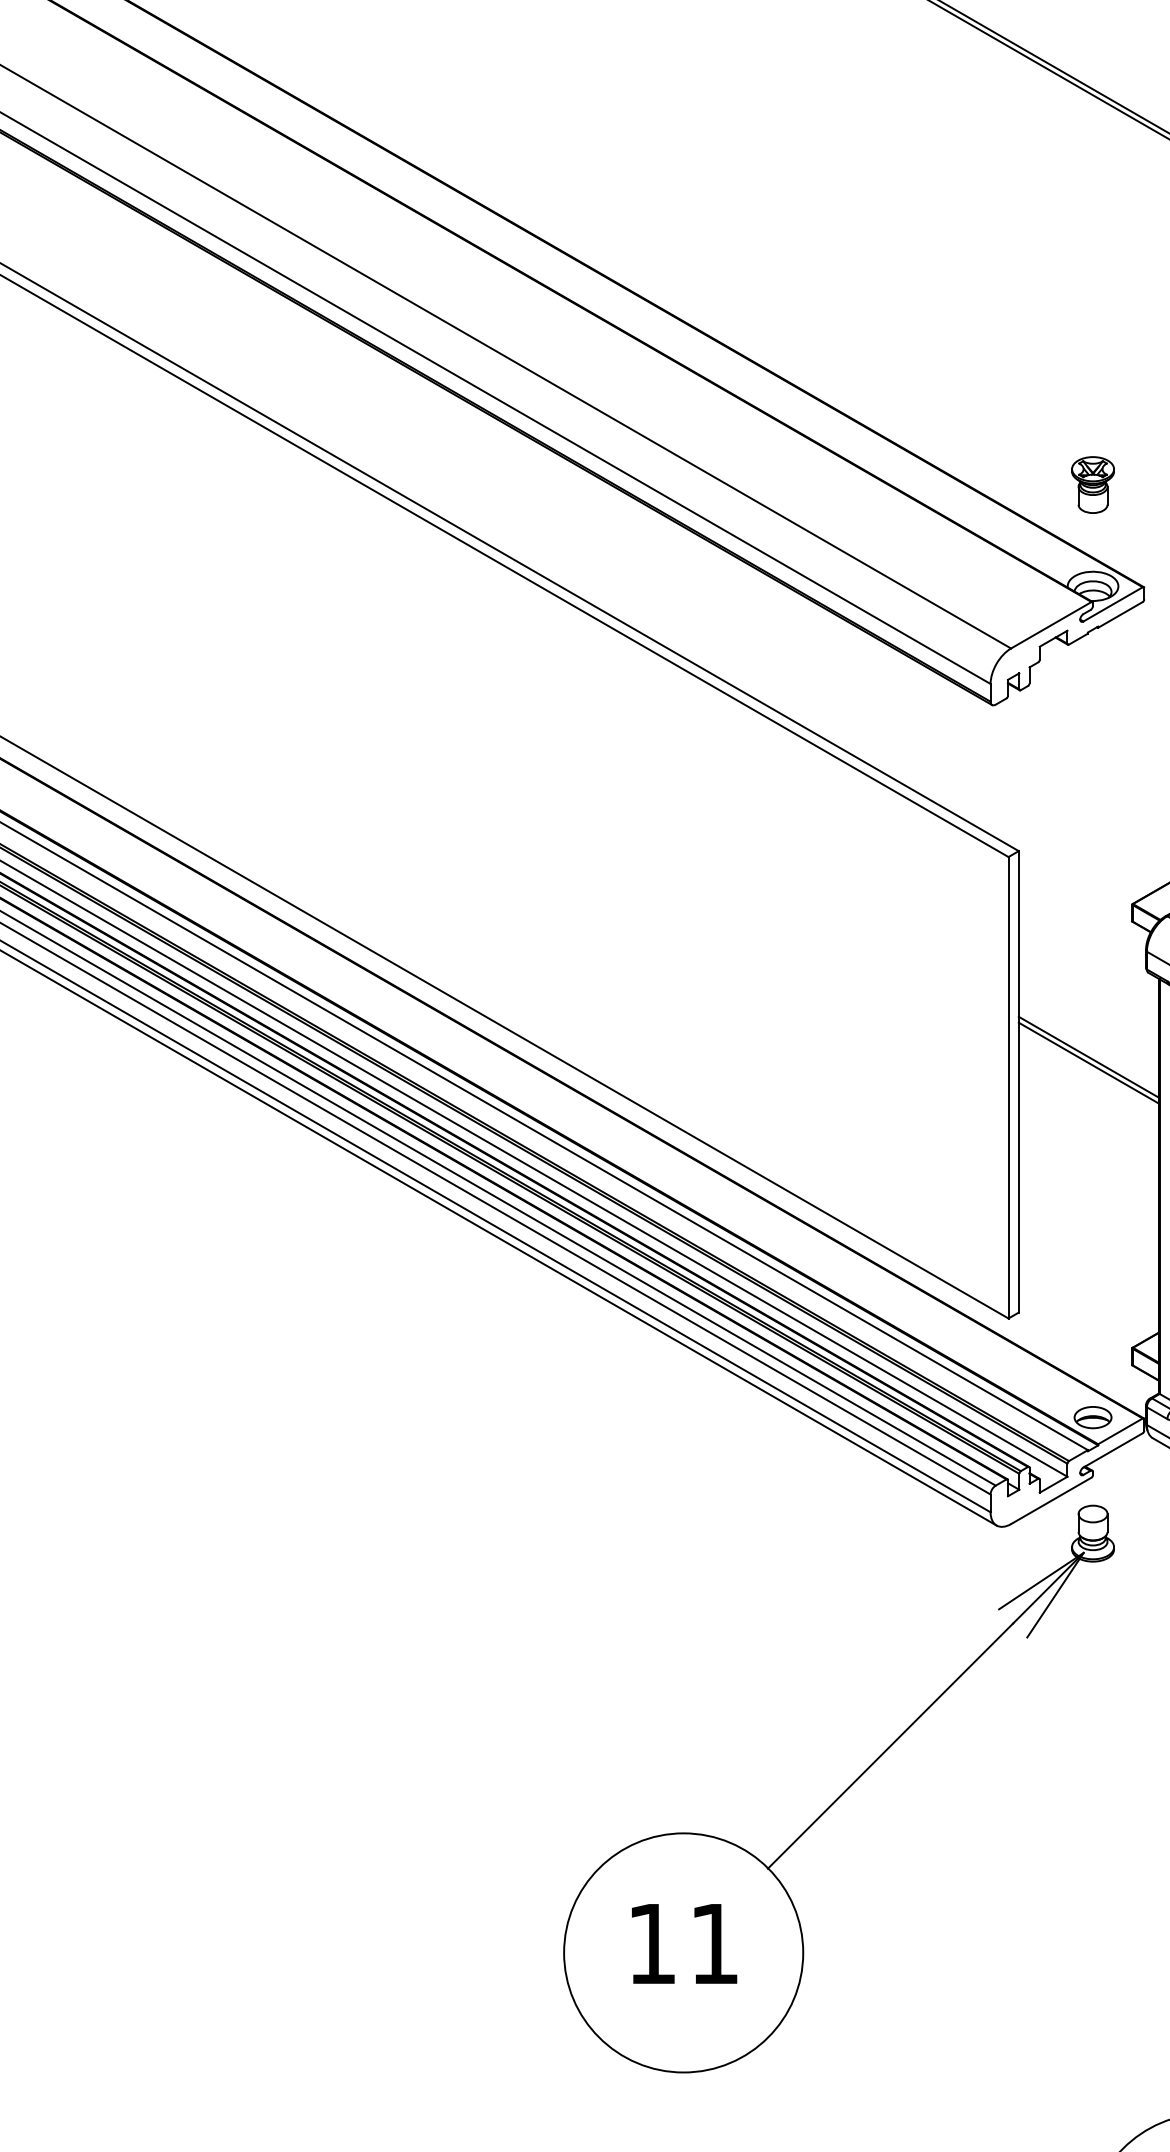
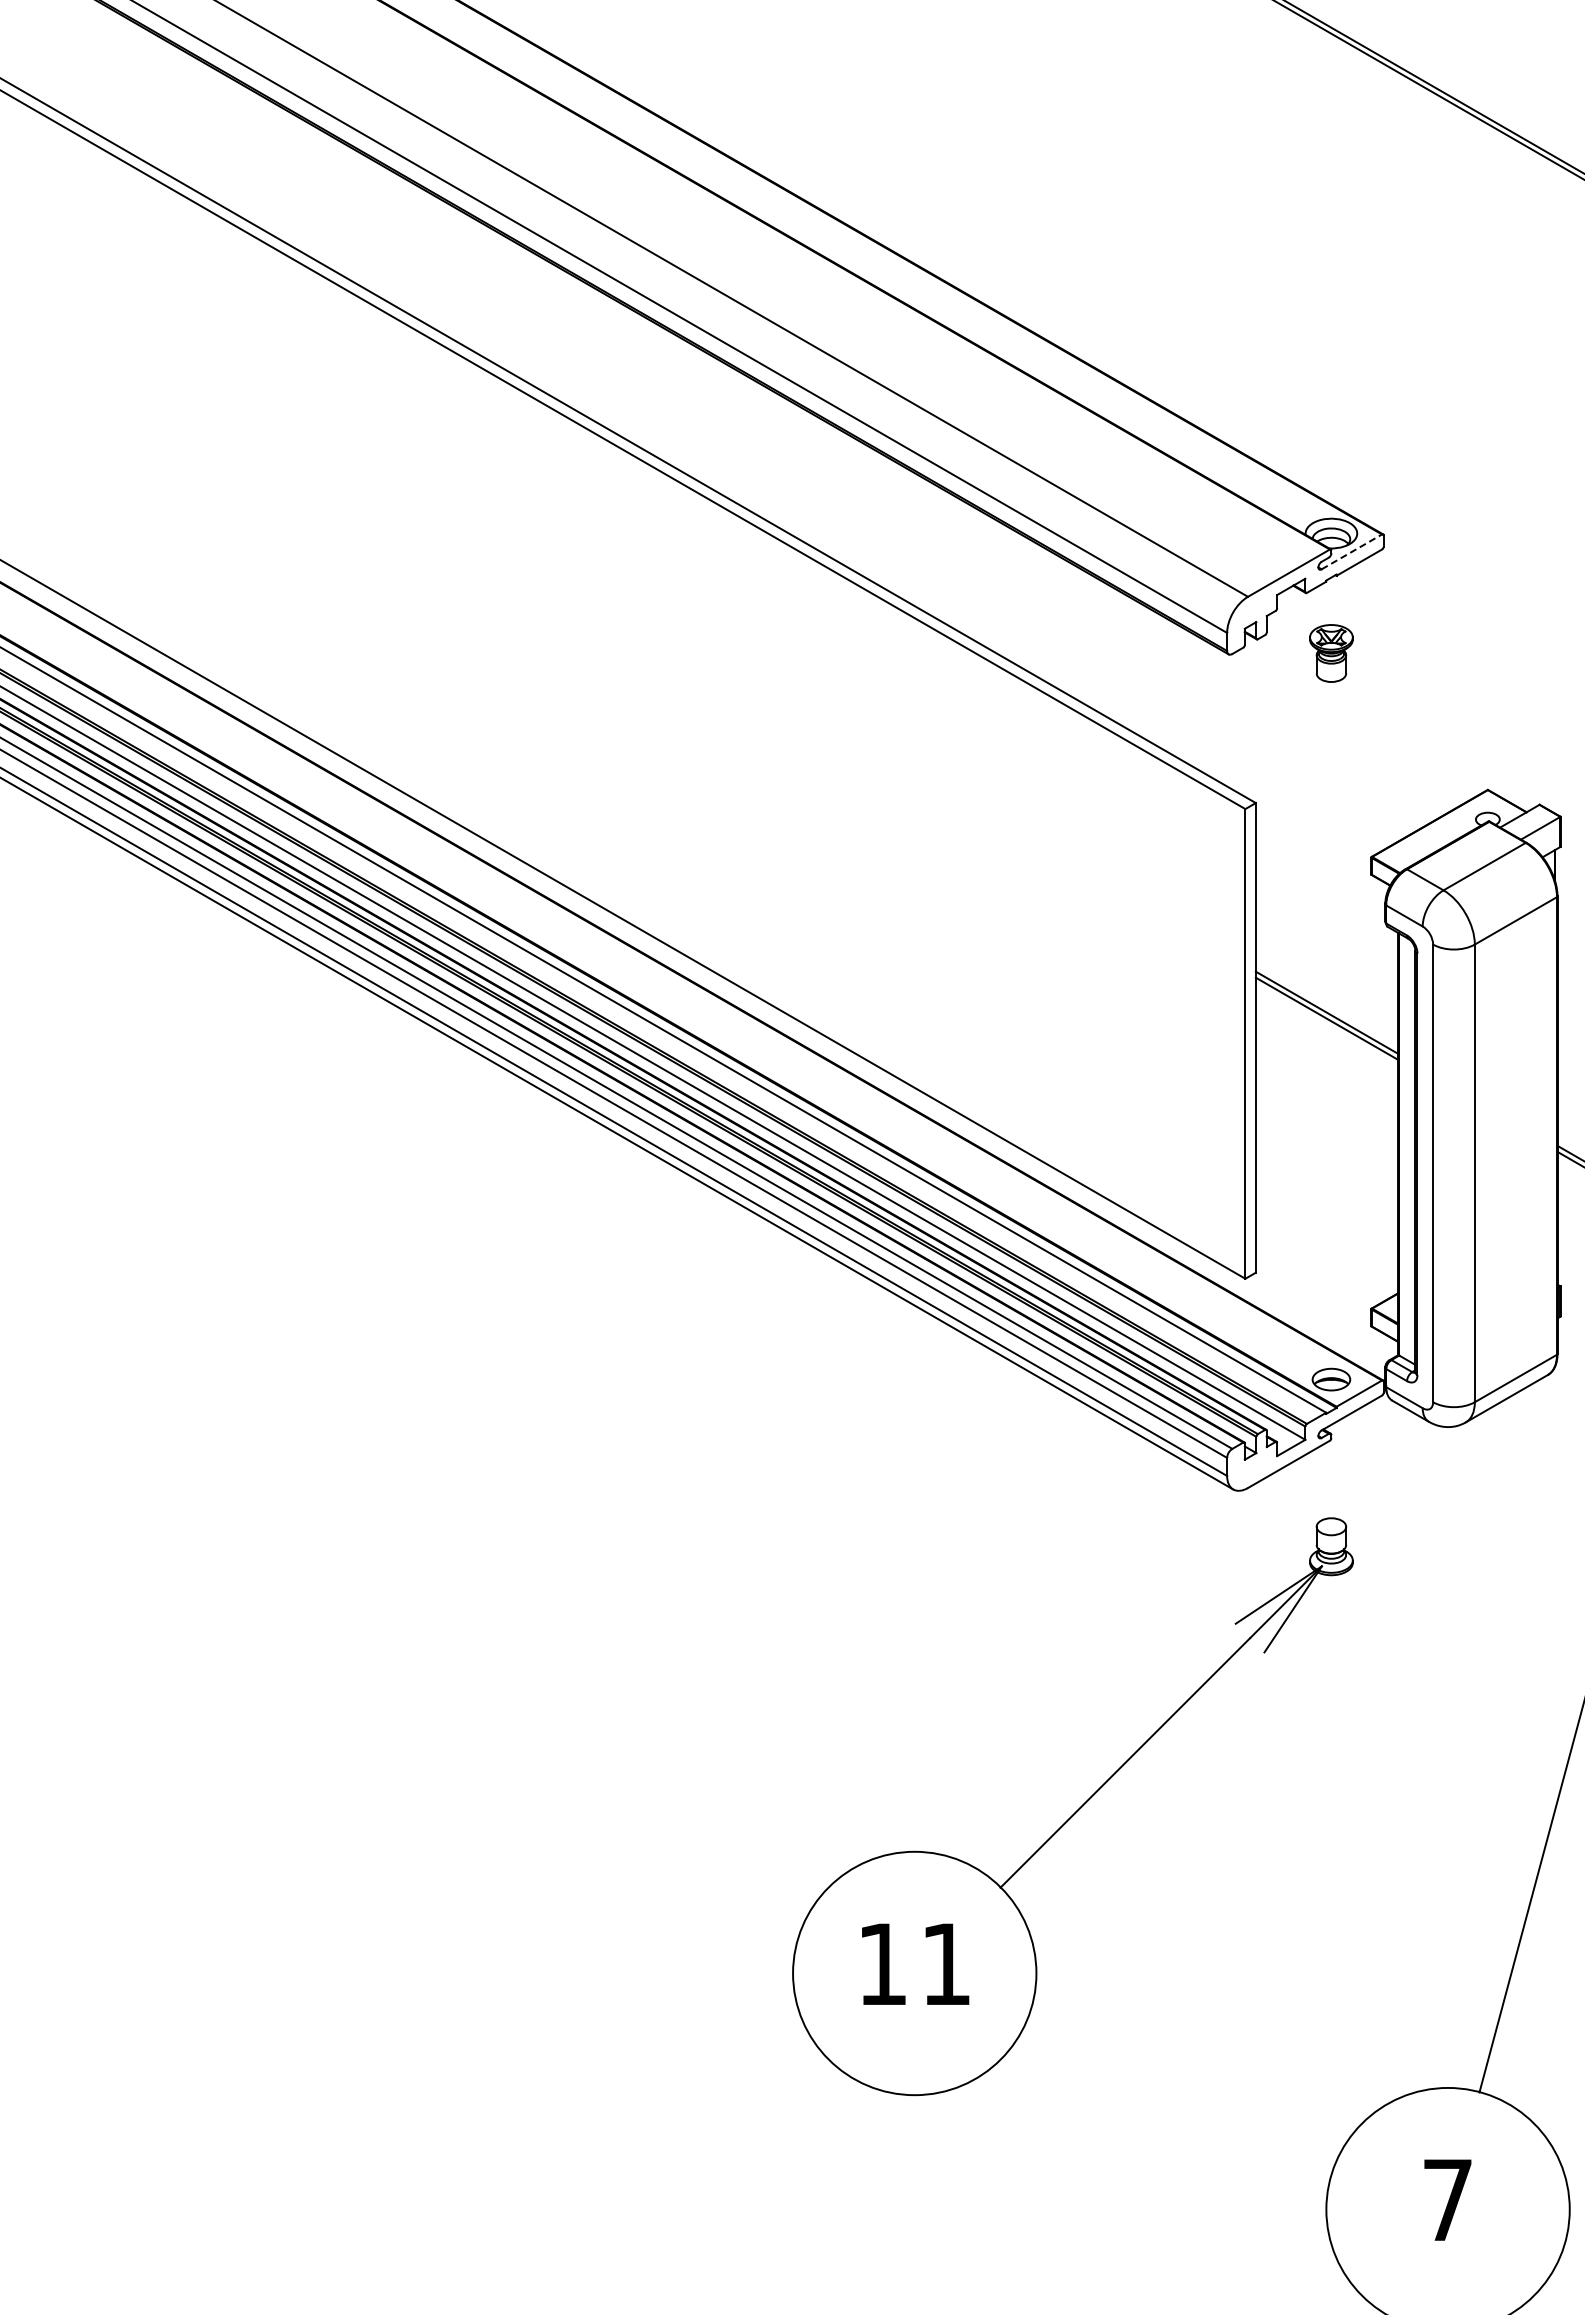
part: (1093, 485) -> (1331, 653), moved
line: (1112, 603) -> (1351, 551), solid -> dashed
part: (838, 1788) -> (1072, 1806), moved

